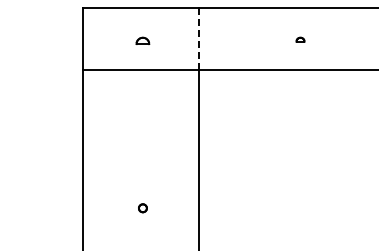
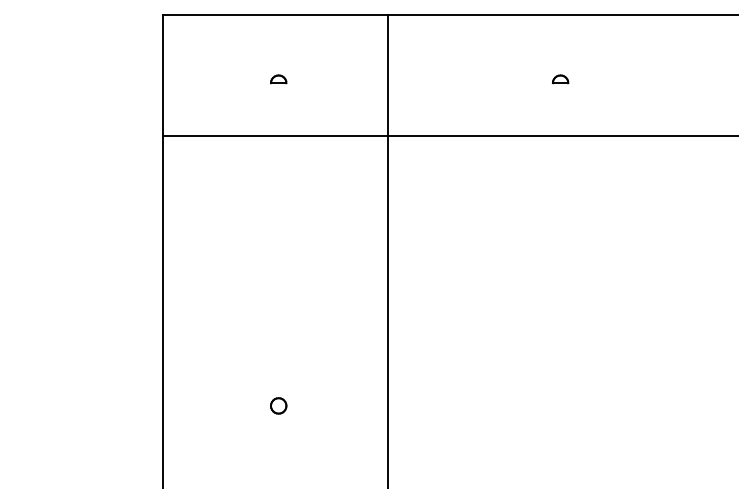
line: (199, 38) -> (388, 74), dashed -> solid
part: (300, 39) -> (560, 78), moved
part: (142, 40) -> (277, 78), size x0.62

